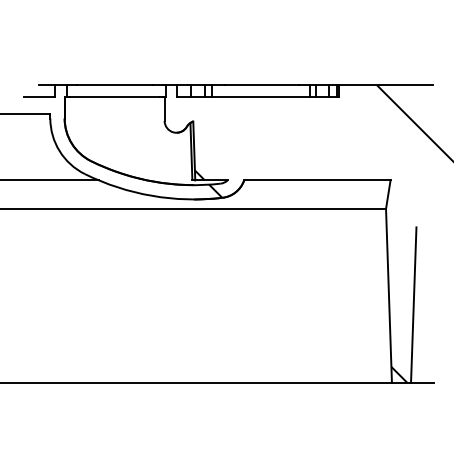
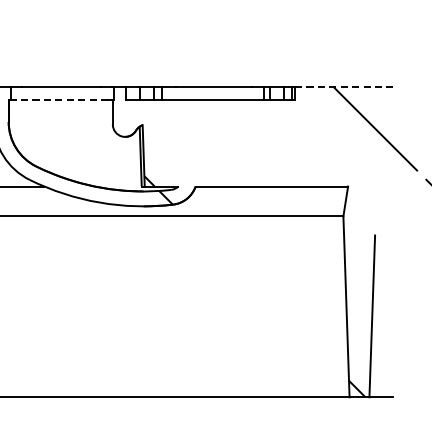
line: (386, 85) -> (343, 87), solid -> dashed
line: (114, 97) -> (60, 100), solid -> dashed

